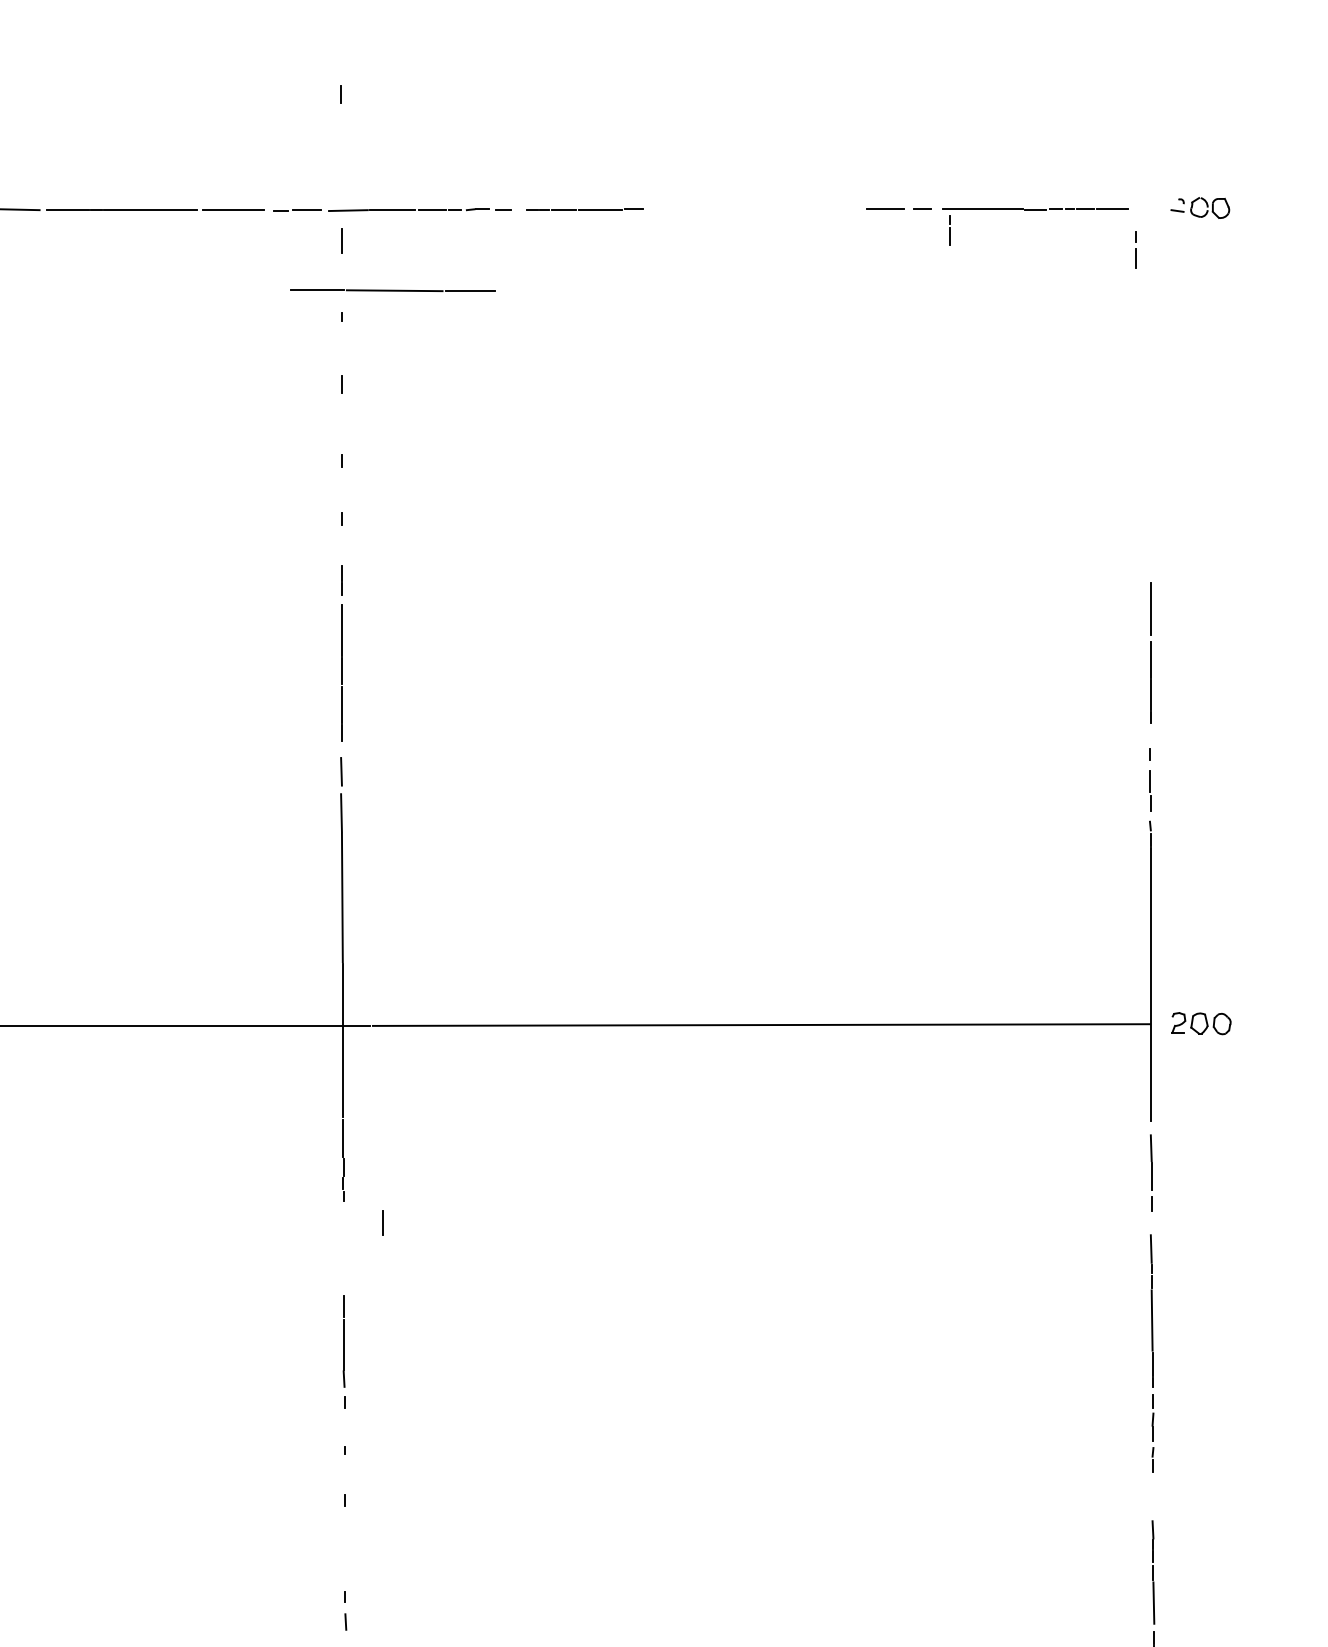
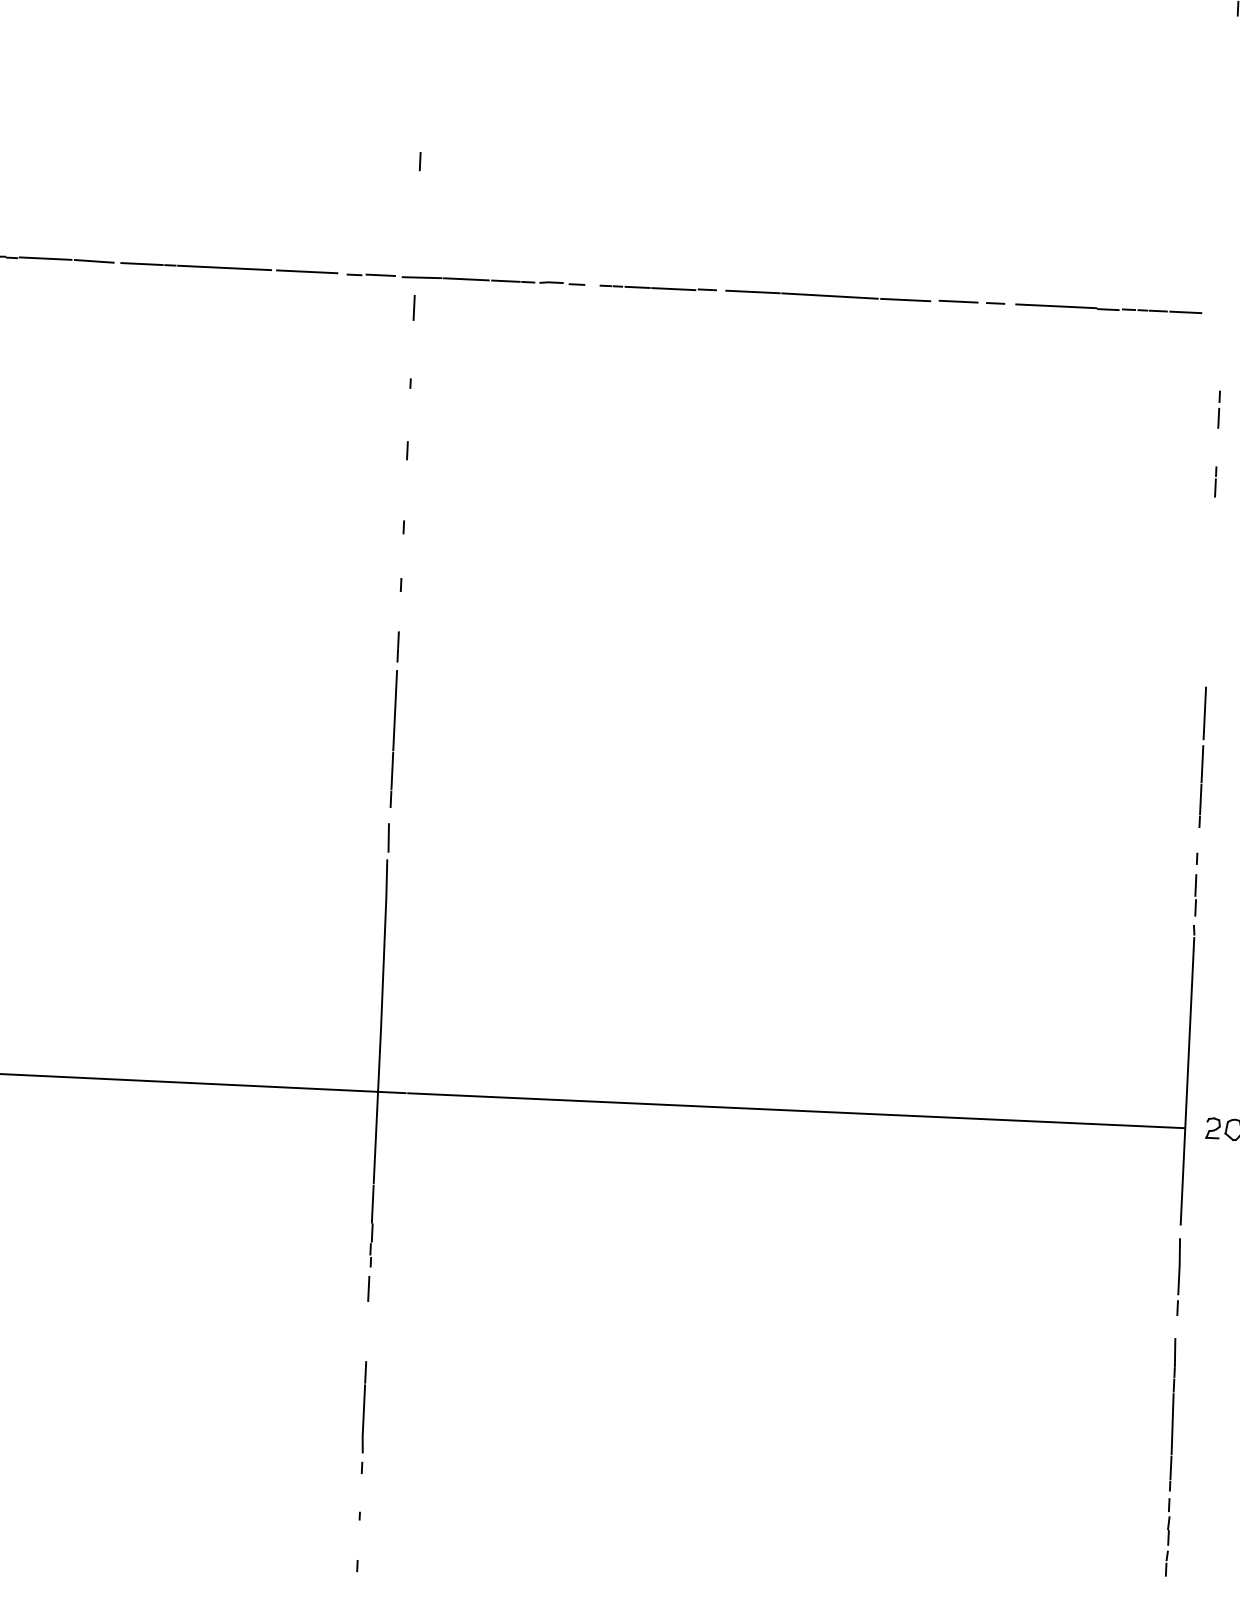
line: (949, 230) -> (1215, 482), moved
line: (1135, 249) -> (1218, 409), moved
line: (392, 290) -> (827, 295), moved
line: (382, 1222) -> (368, 1288), moved

